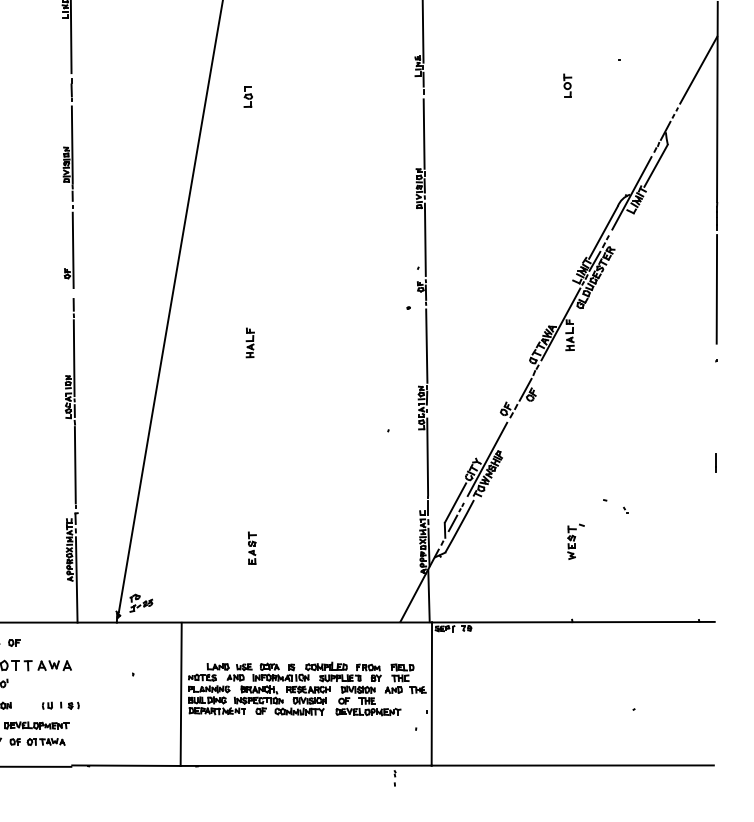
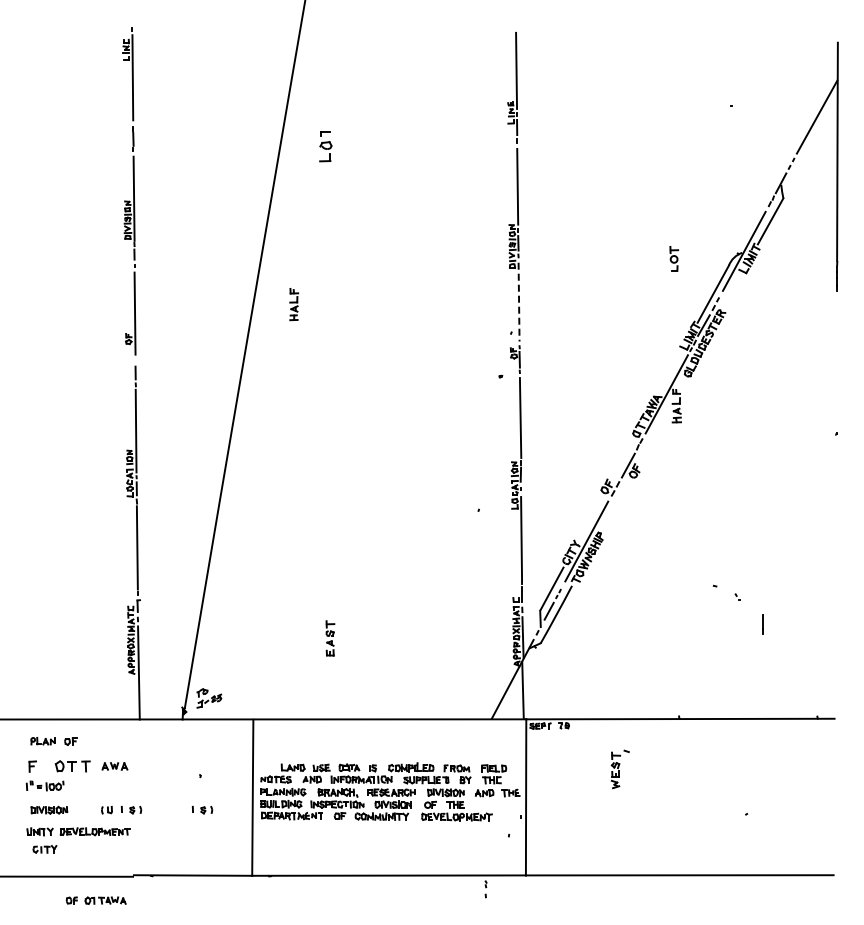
part: (567, 85) -> (673, 258), moved
part: (248, 97) -> (326, 146), size x1.4
line: (425, 240) -> (519, 302), solid -> dashed
line: (716, 288) -> (836, 355), removed
part: (250, 342) -> (294, 304), moved
line: (715, 463) -> (762, 624), moved
part: (575, 541) -> (619, 769), moved
part: (54, 665) -> (114, 766), size x0.7
part: (135, 706) -> (202, 810), added
part: (36, 741) -> (95, 900), moved

